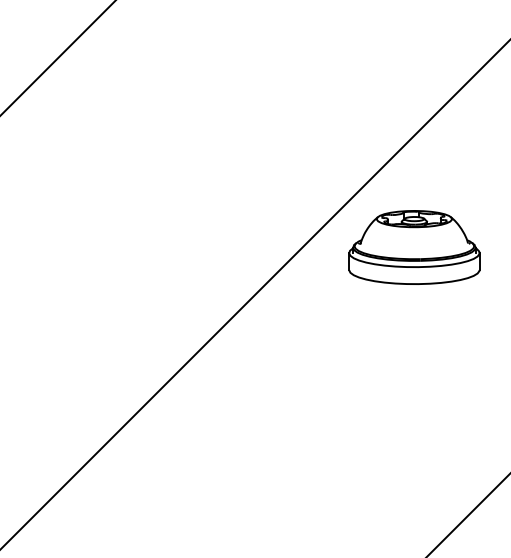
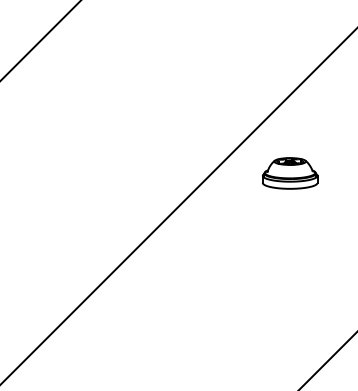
part: (413, 247) -> (289, 173), size x0.6

